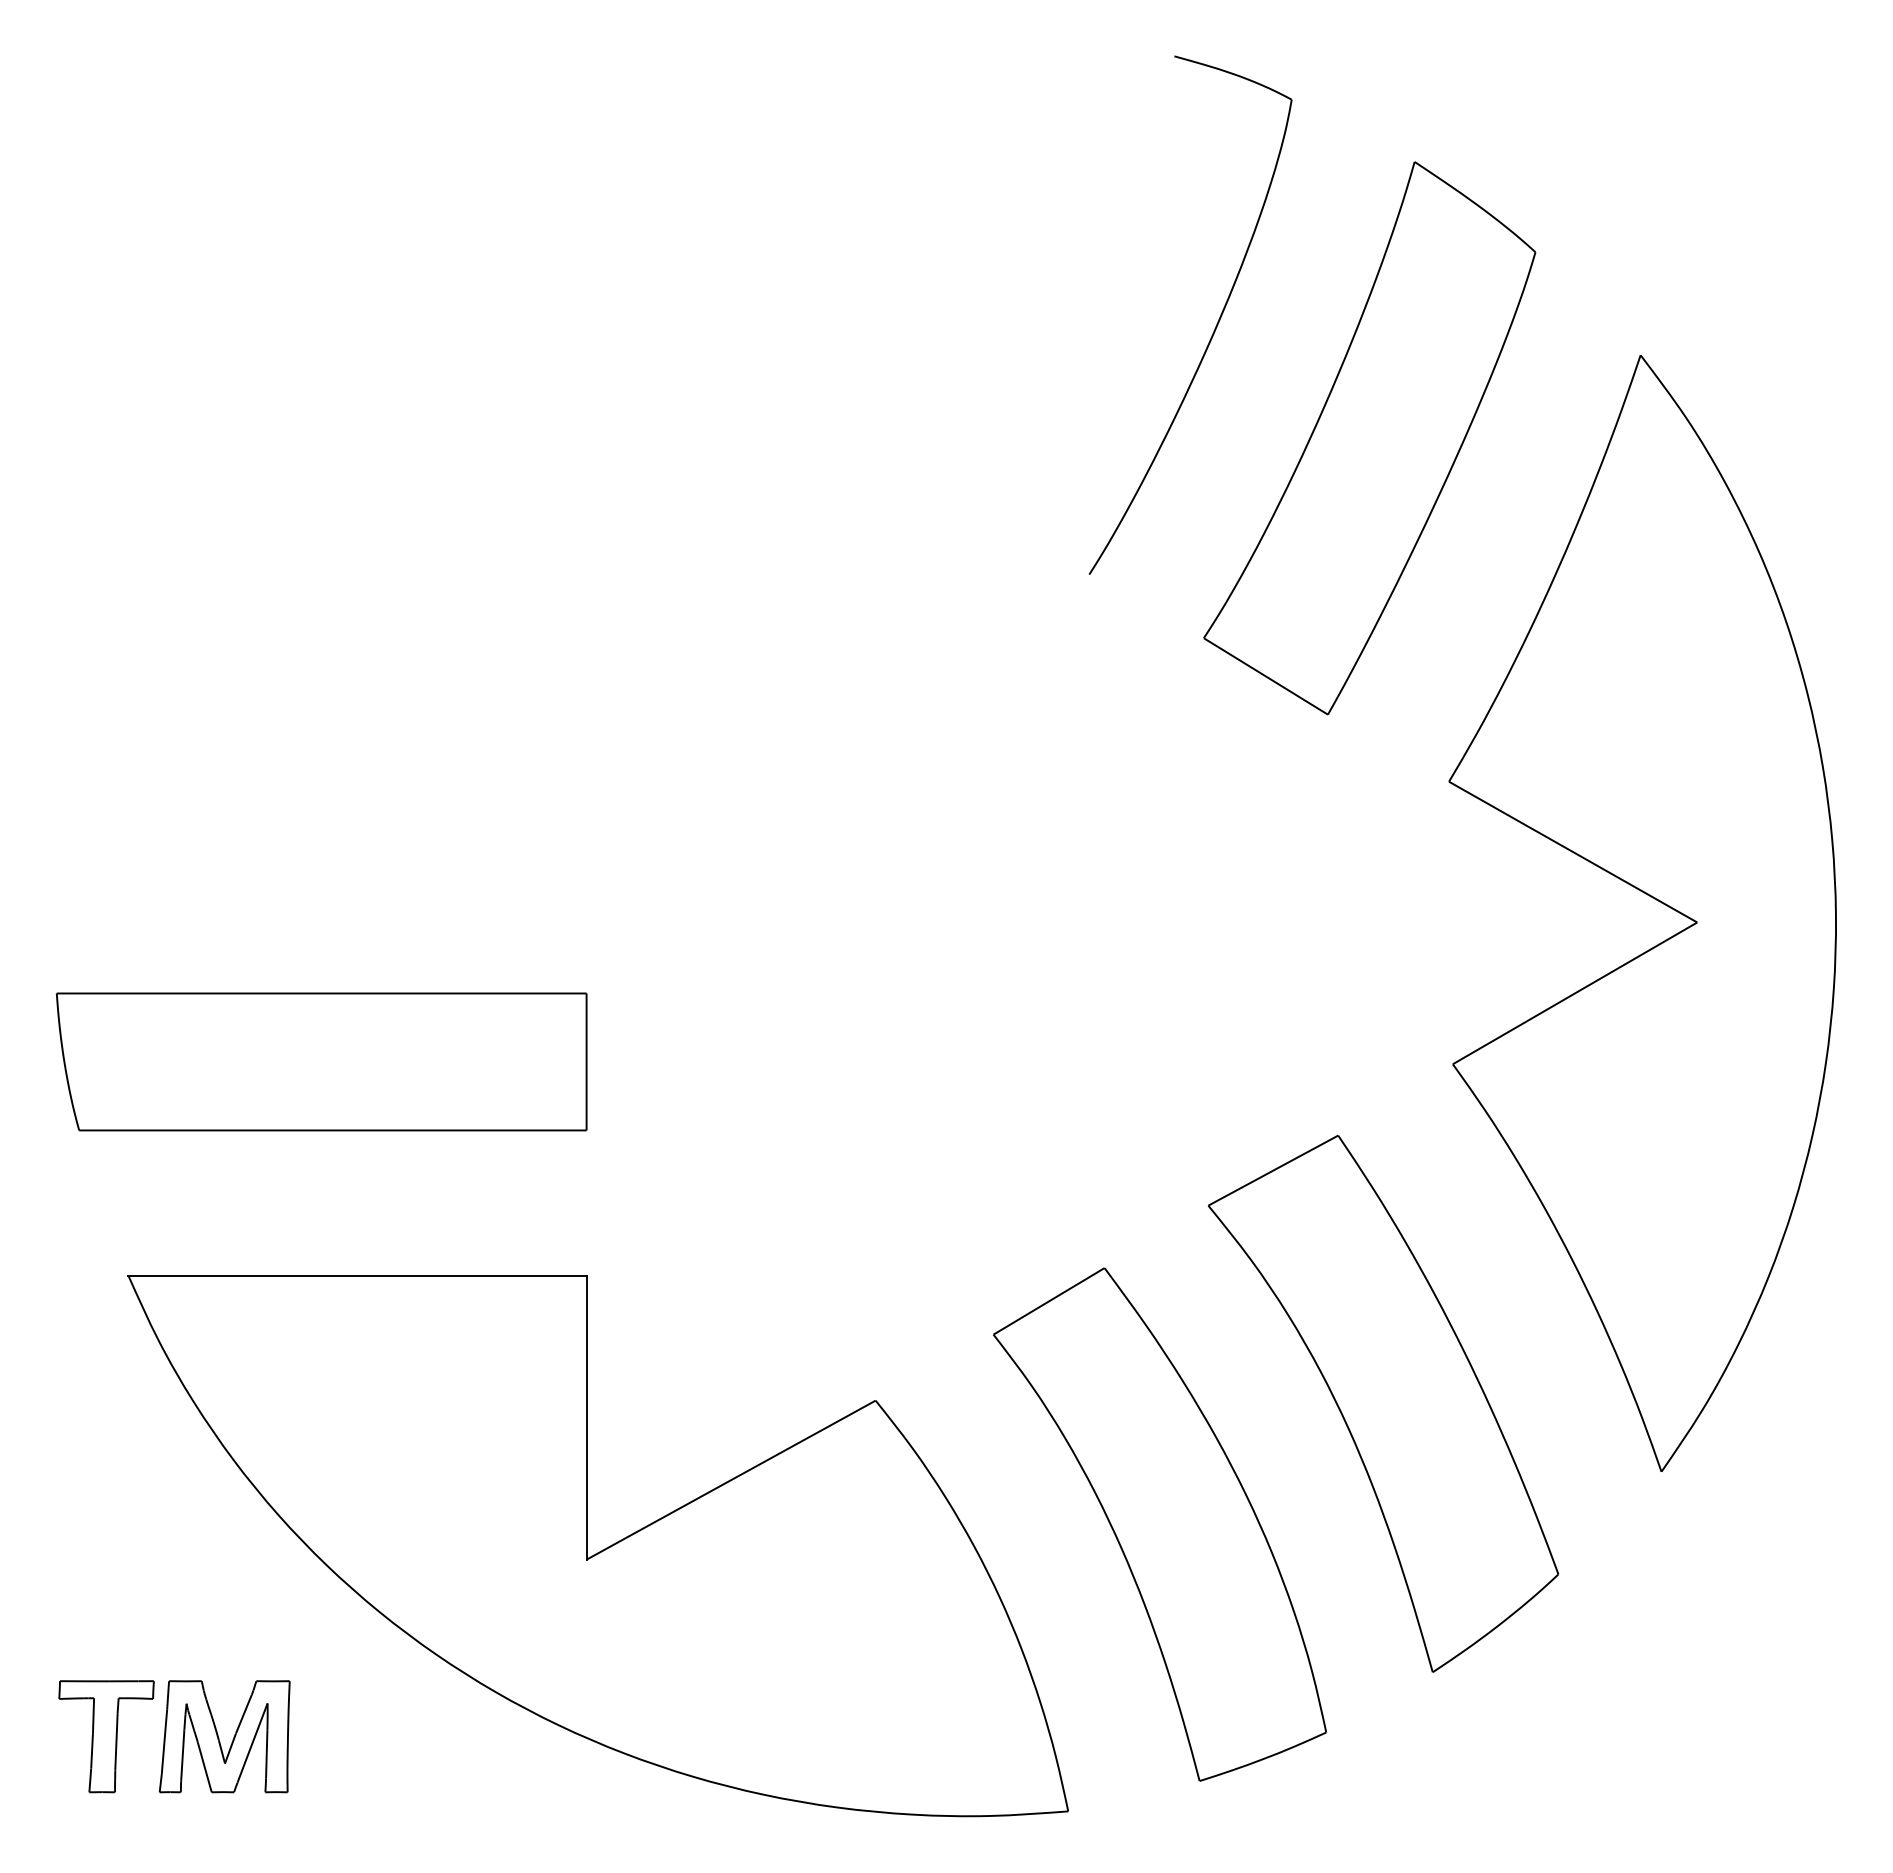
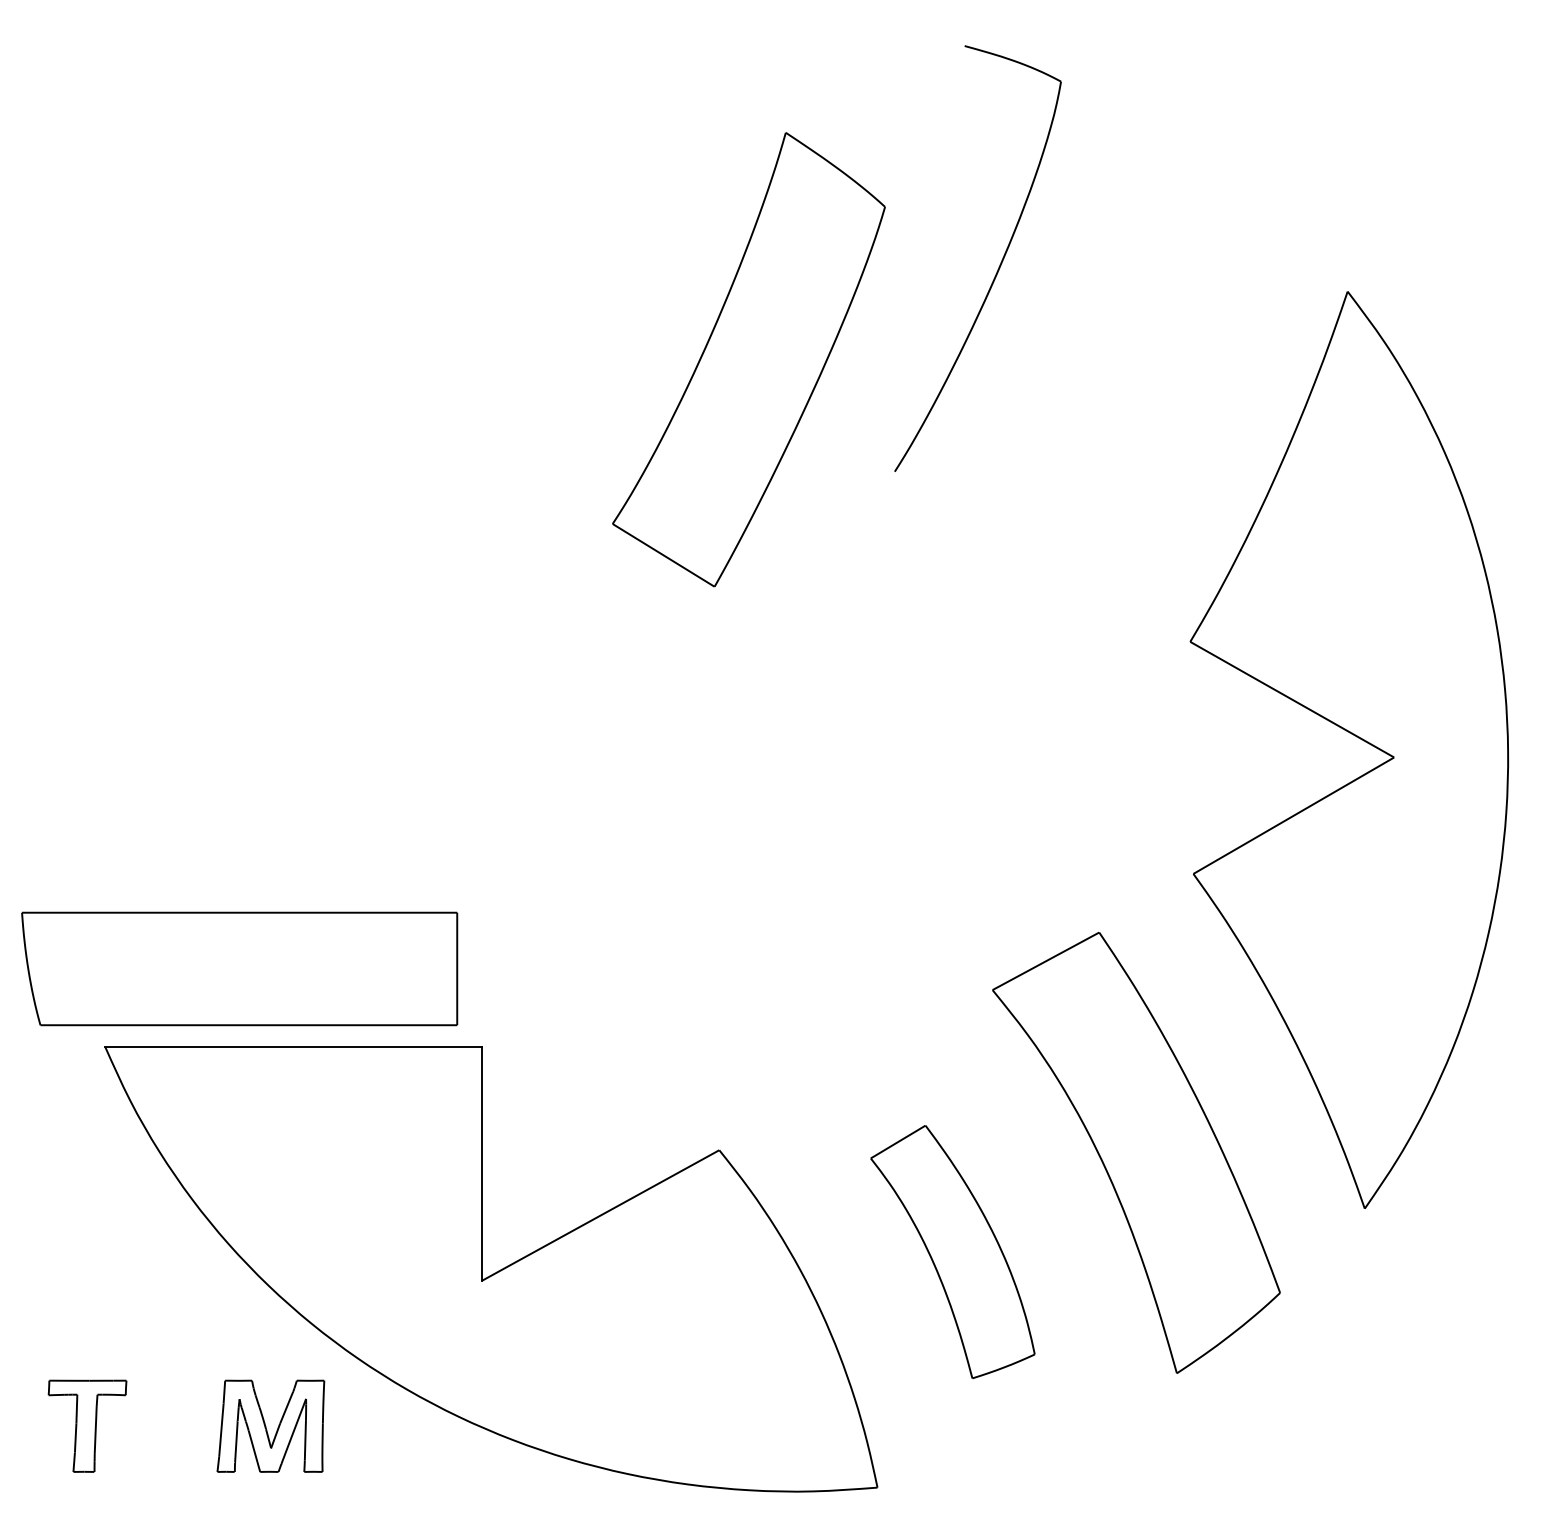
part: (1369, 438) -> (748, 359), moved
part: (321, 1061) -> (239, 968), moved
part: (1159, 1524) -> (952, 1251), size x0.6
part: (224, 1736) -> (270, 1426), moved

